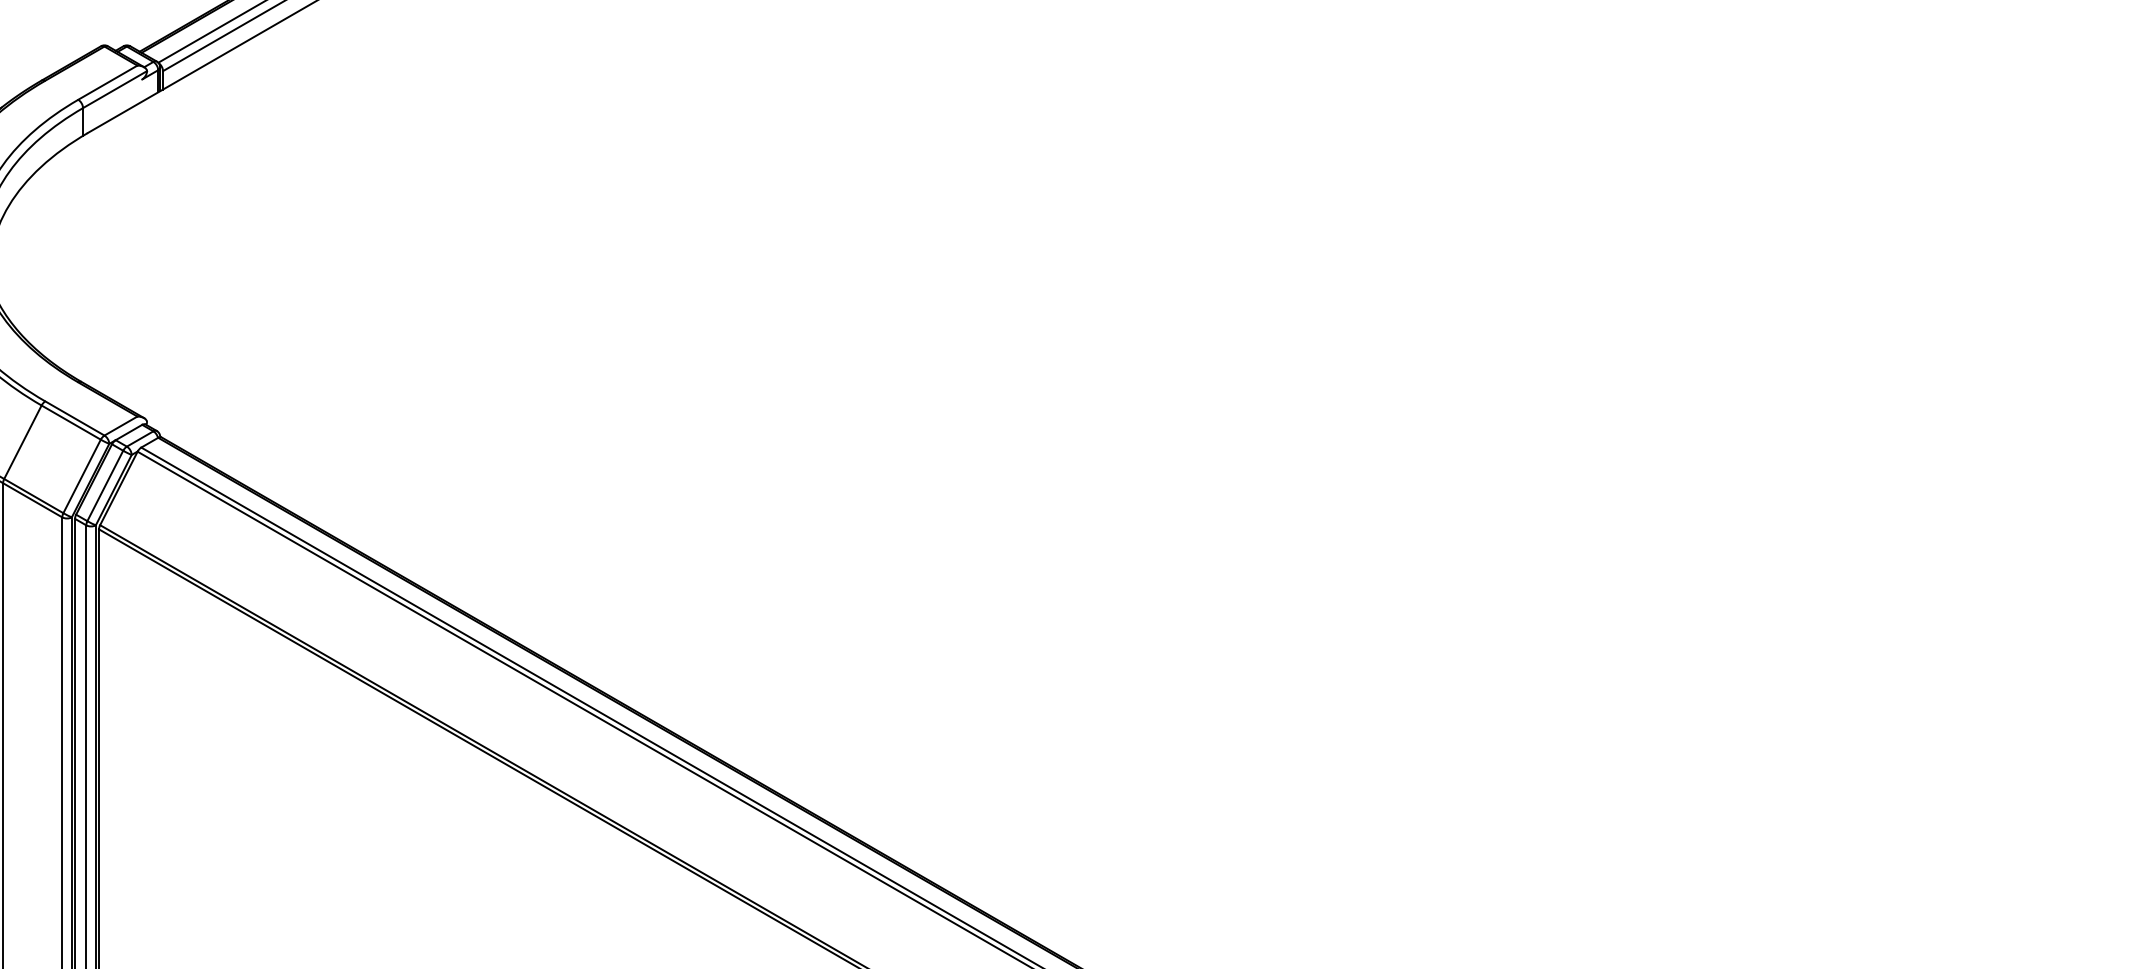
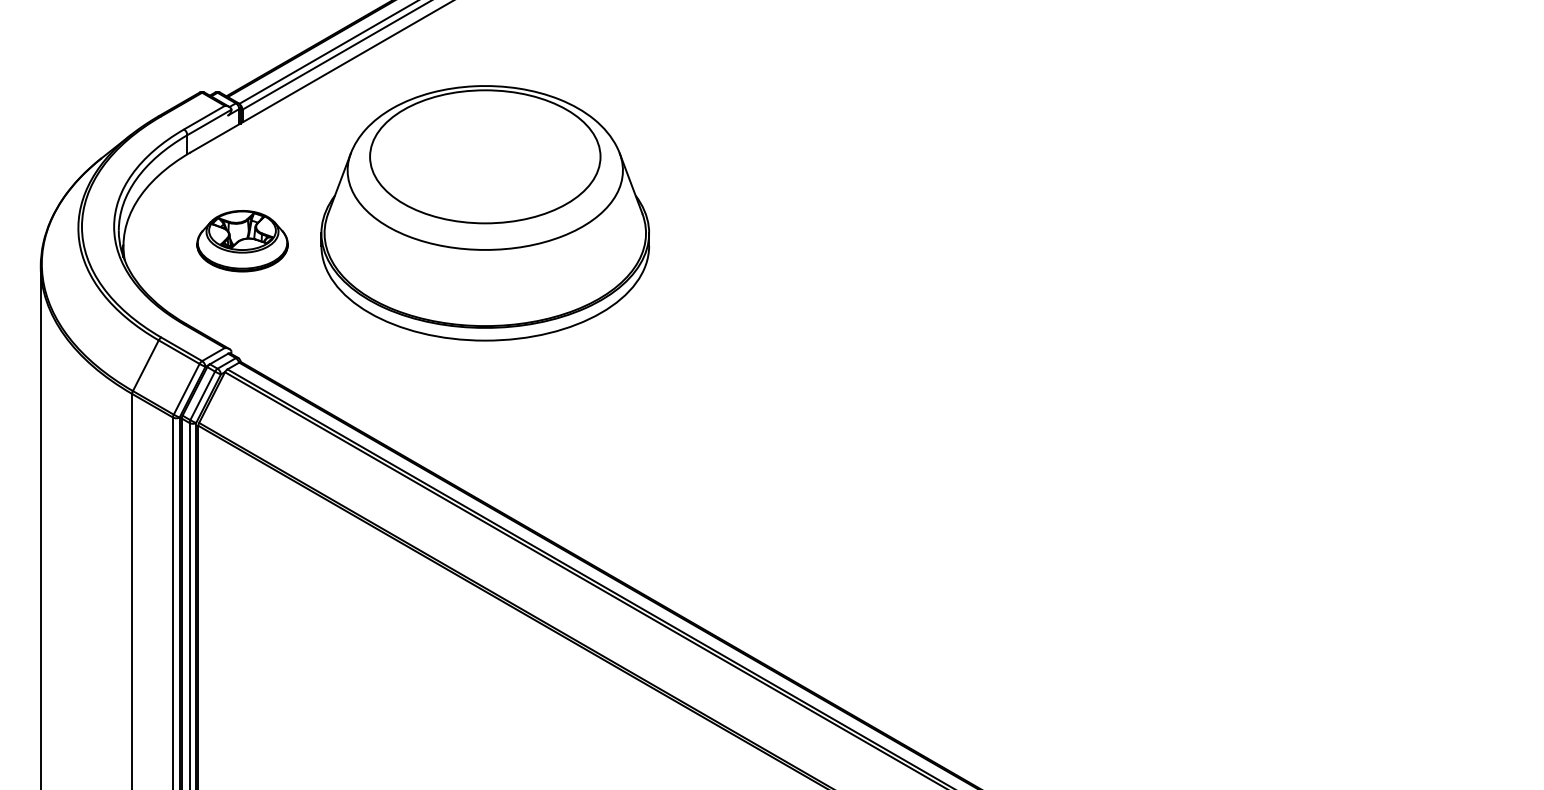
part: (513, 221) -> (484, 213), added
part: (162, 262) -> (242, 241), added

